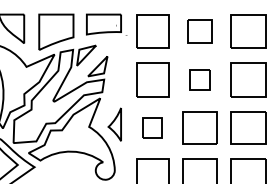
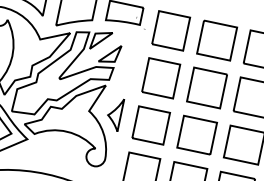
part: (199, 31) -> (216, 40), size x1.43
part: (199, 79) -> (206, 87), size x1.67
part: (152, 127) -> (150, 124), size x1.67

